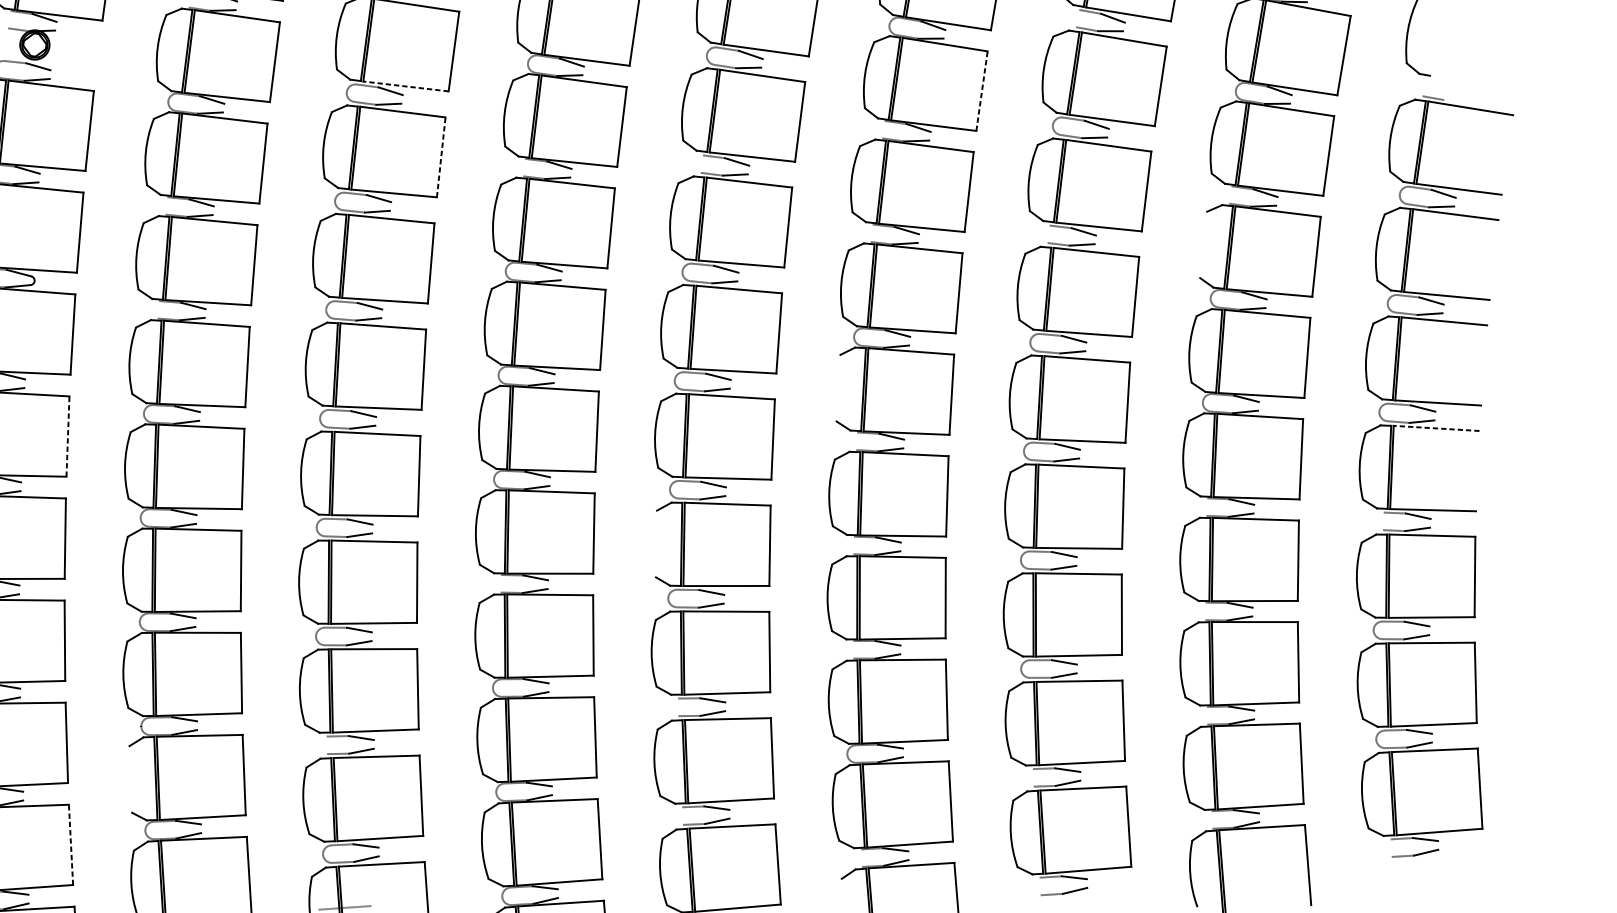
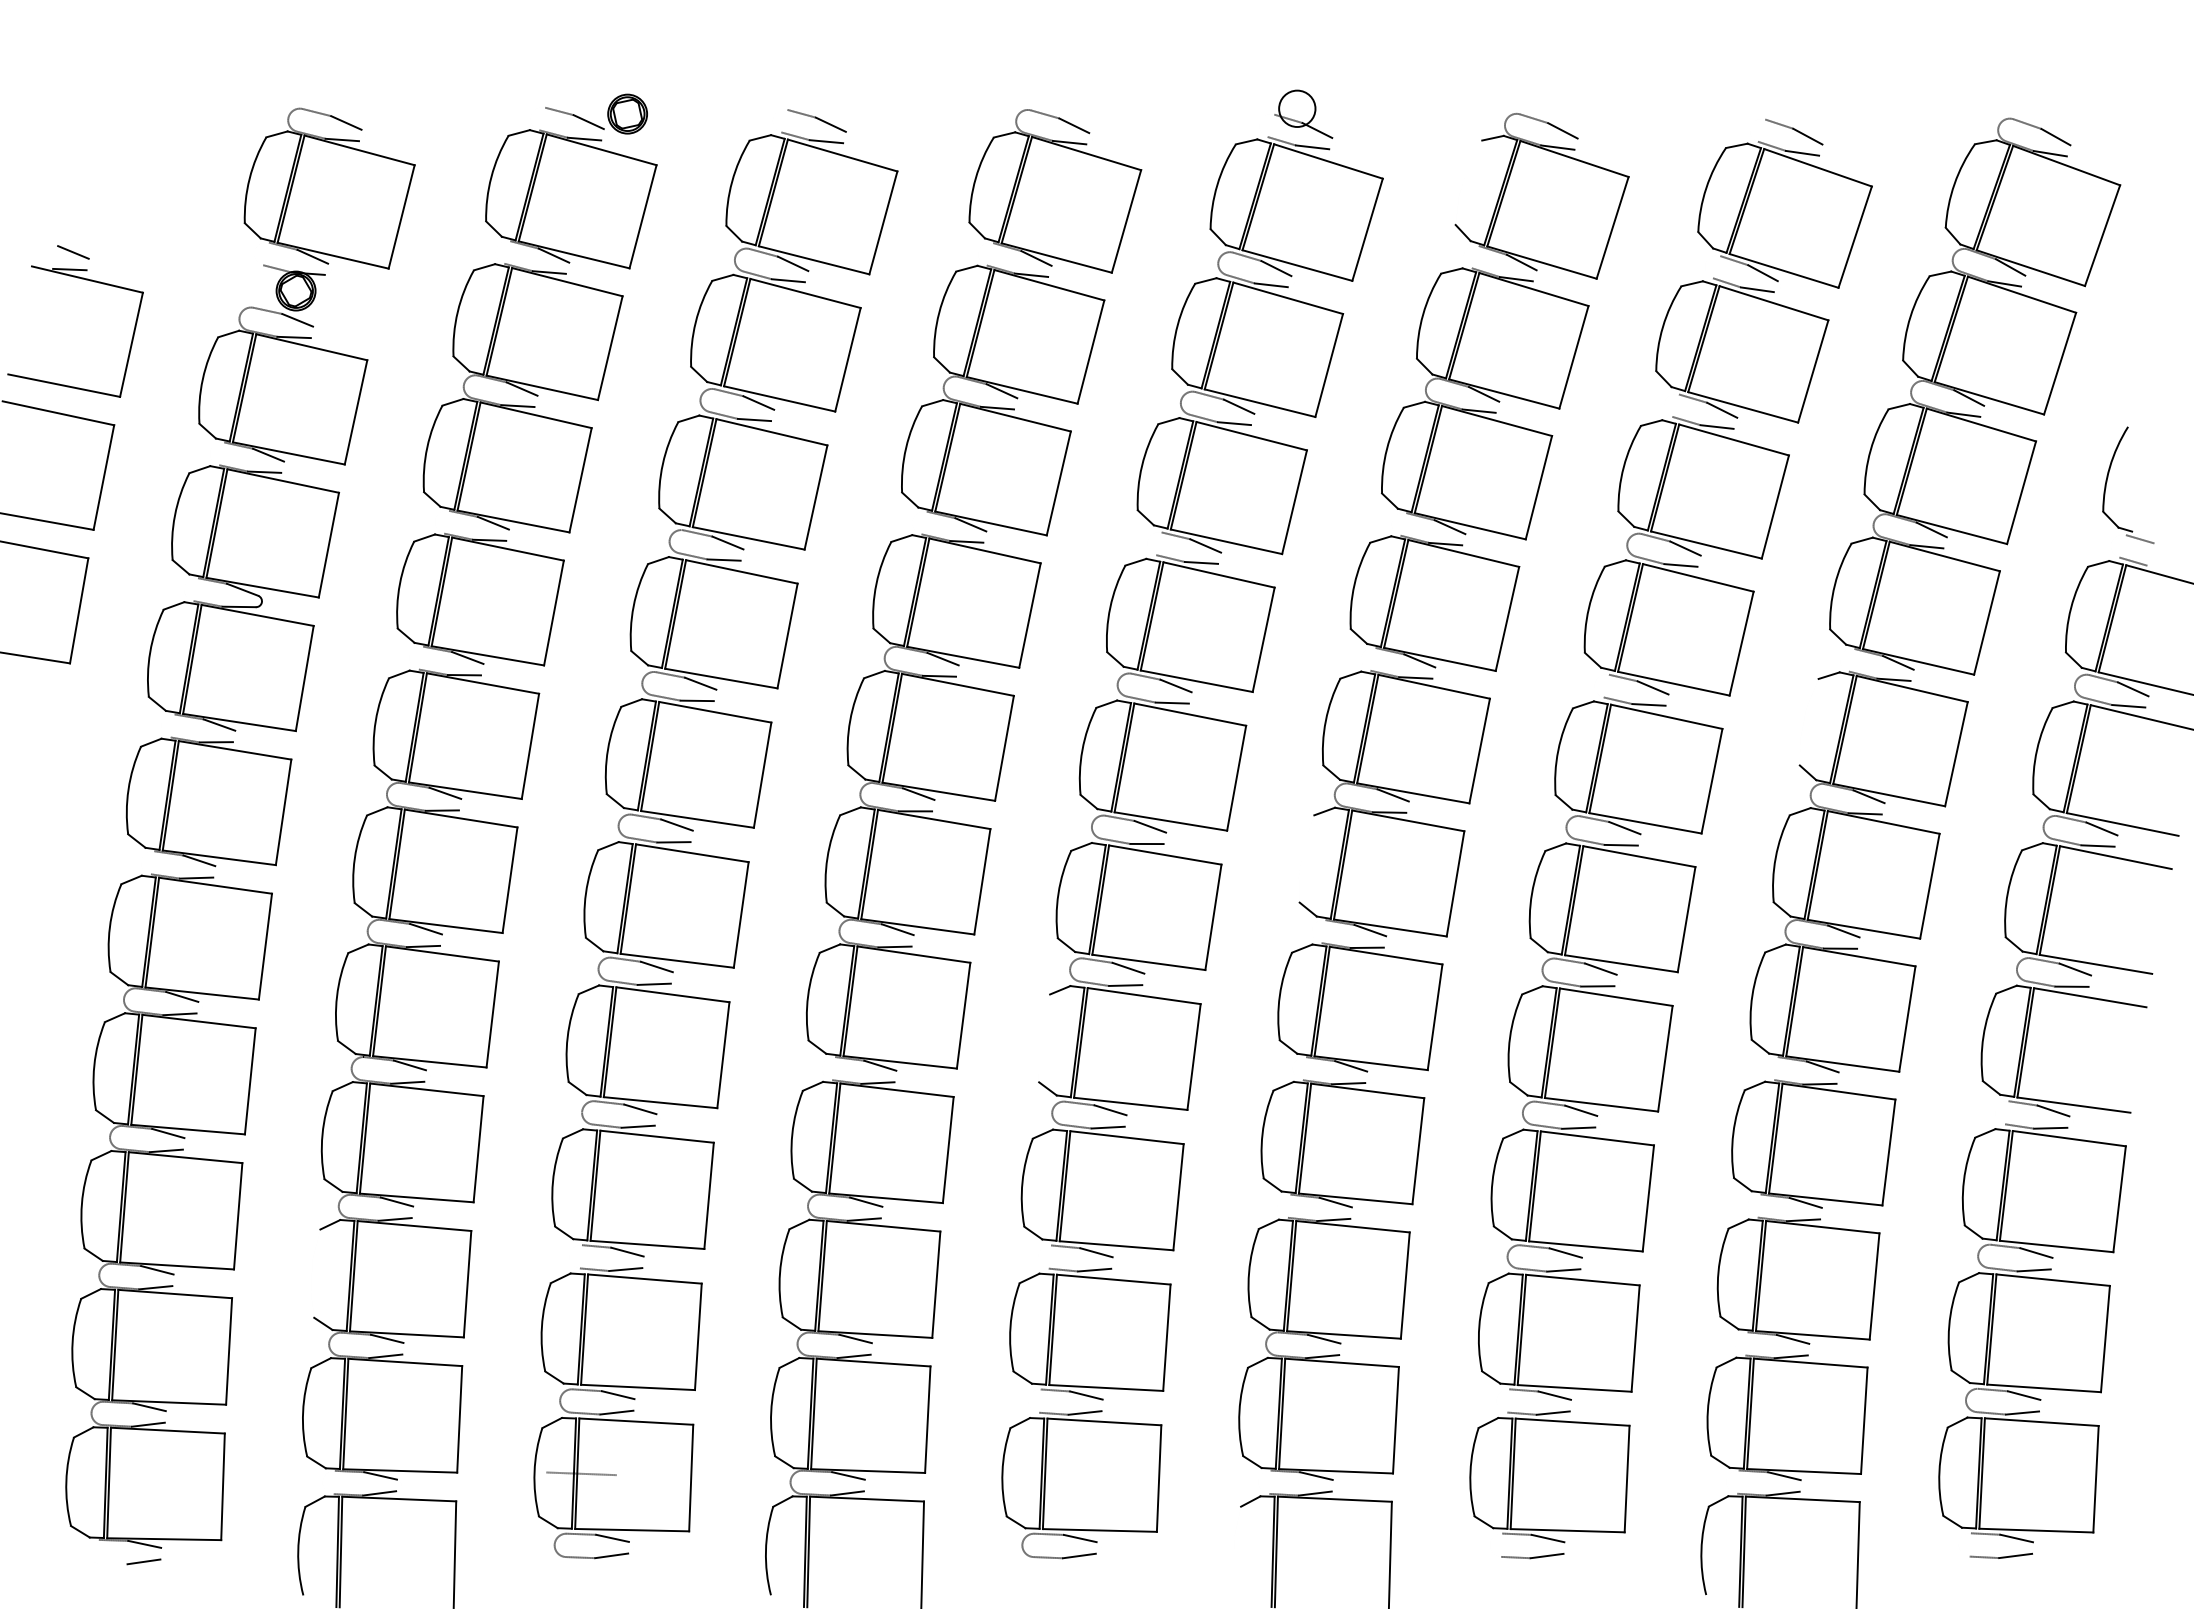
line: (1436, 81) -> (2139, 539), added
line: (405, 86) -> (779, 398), dashed -> solid
line: (982, 90) -> (1539, 487), dashed -> solid
line: (441, 157) -> (816, 497), dashed -> solid
line: (1436, 428) -> (2089, 997), dashed -> solid
line: (67, 435) -> (283, 811), dashed -> solid
line: (71, 844) -> (229, 1350), dashed -> solid

